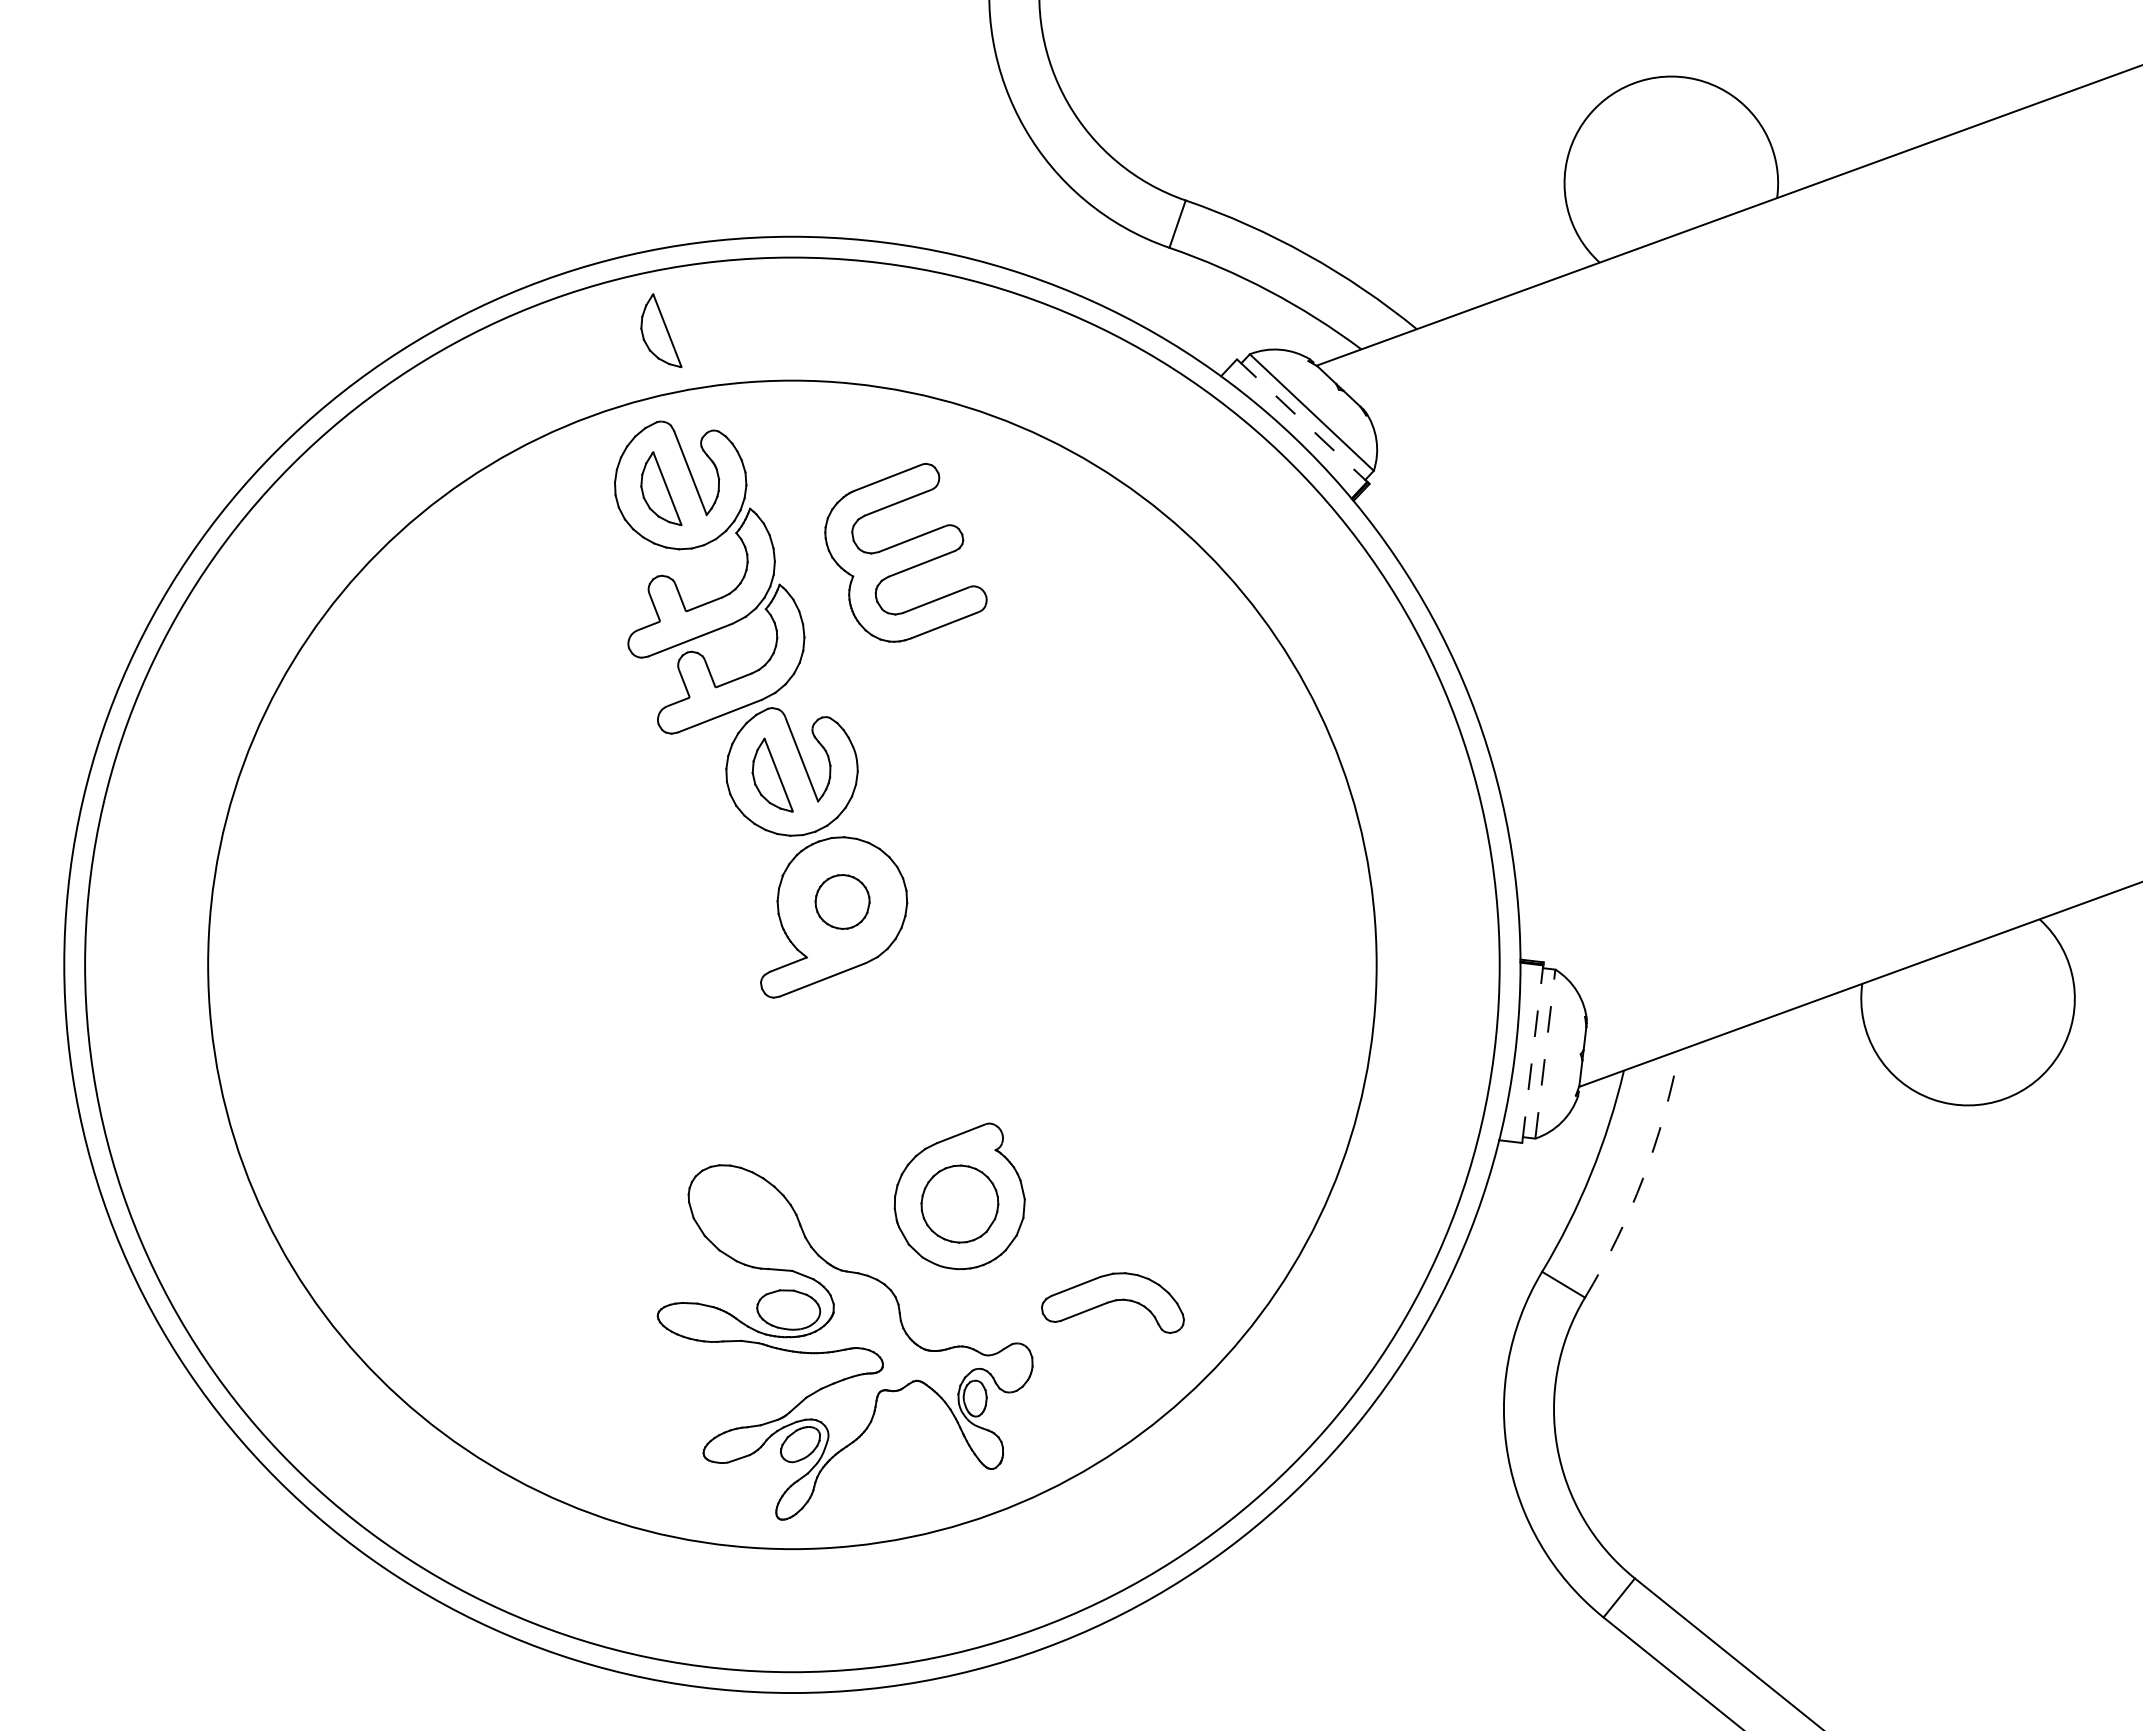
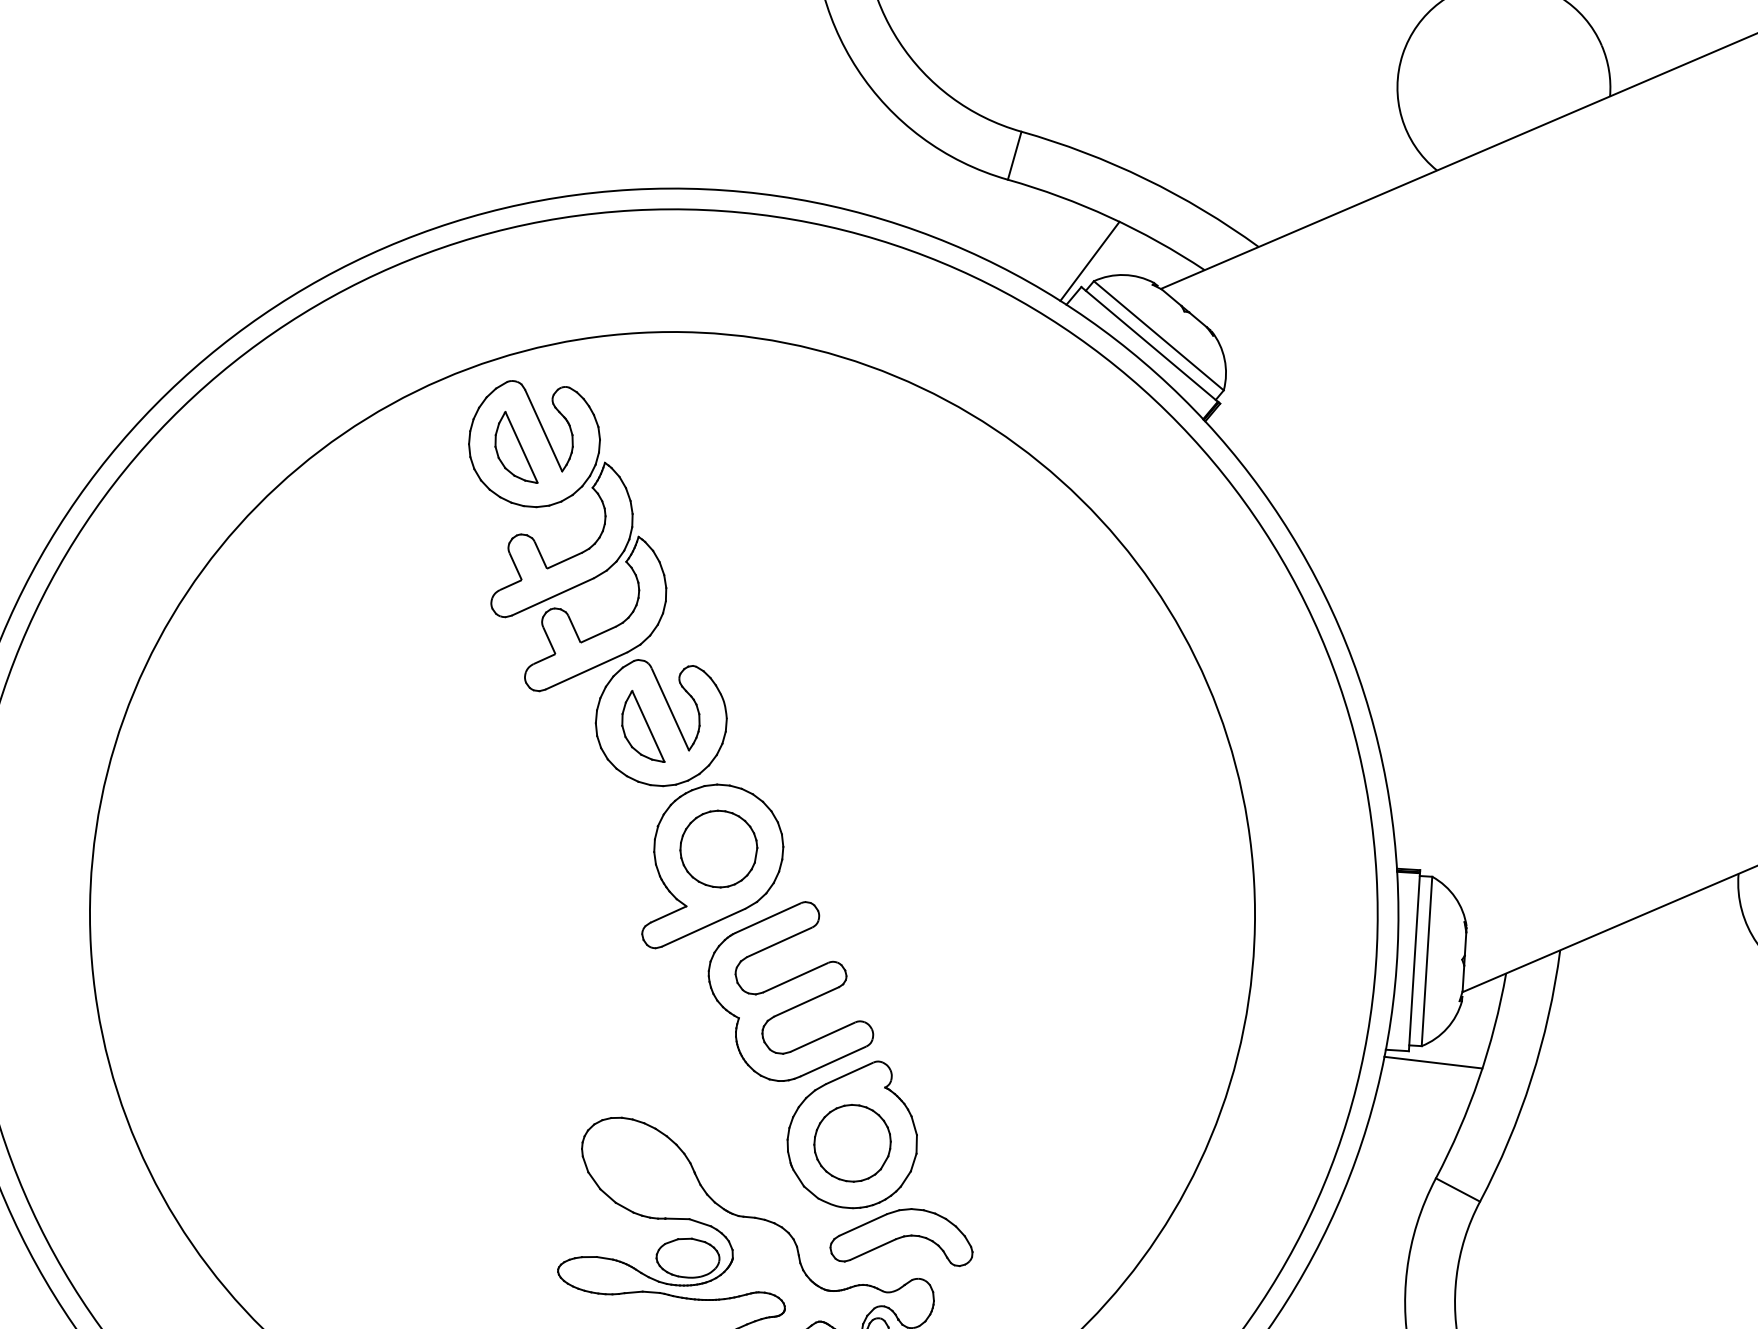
part: (661, 330) -> (506, 290), removed
line: (1246, 334) -> (1089, 261), added
line: (1302, 420) -> (1149, 344), dashed -> solid
part: (905, 552) -> (789, 991), moved
part: (842, 901) -> (718, 848), size x1.43
line: (1532, 1053) -> (1414, 961), dashed -> solid
line: (1545, 1053) -> (1427, 960), dashed -> solid
line: (1545, 1155) -> (1432, 1062), added
arc: (1643, 1178) -> (1531, 1079), dashed -> solid
part: (1112, 1302) -> (900, 1238), moved

